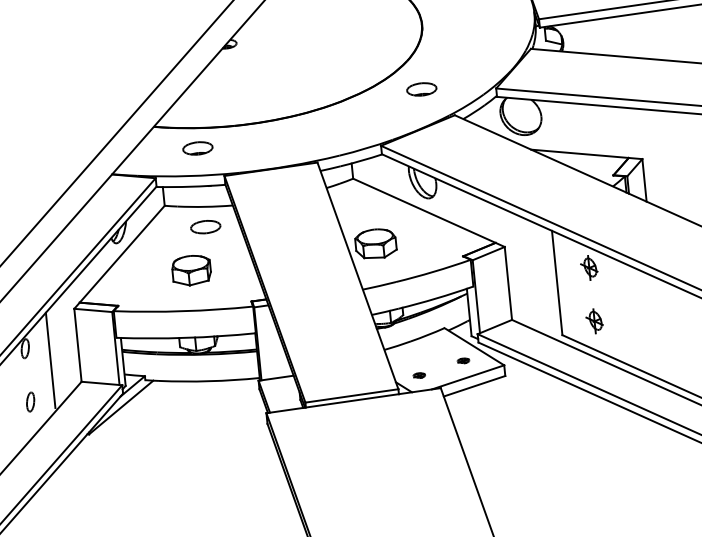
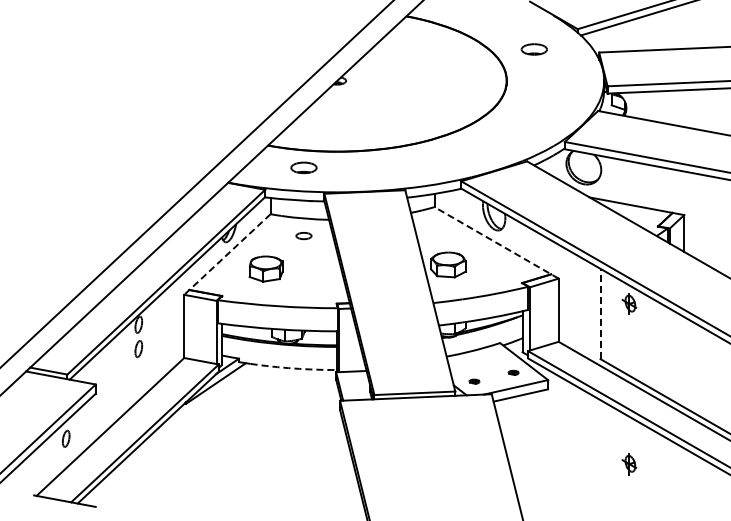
part: (421, 89) -> (500, 136), removed
line: (428, 212) -> (496, 242), solid -> dashed
part: (205, 226) -> (303, 235), size x0.6
line: (119, 257) -> (227, 254), solid -> dashed
part: (190, 269) -> (265, 268), moved
line: (557, 282) -> (600, 313), solid -> dashed
part: (594, 321) -> (629, 464), moved
line: (50, 359) -> (159, 336), removed
arc: (208, 381) -> (293, 368), solid -> dashed
part: (30, 402) -> (138, 349), moved

